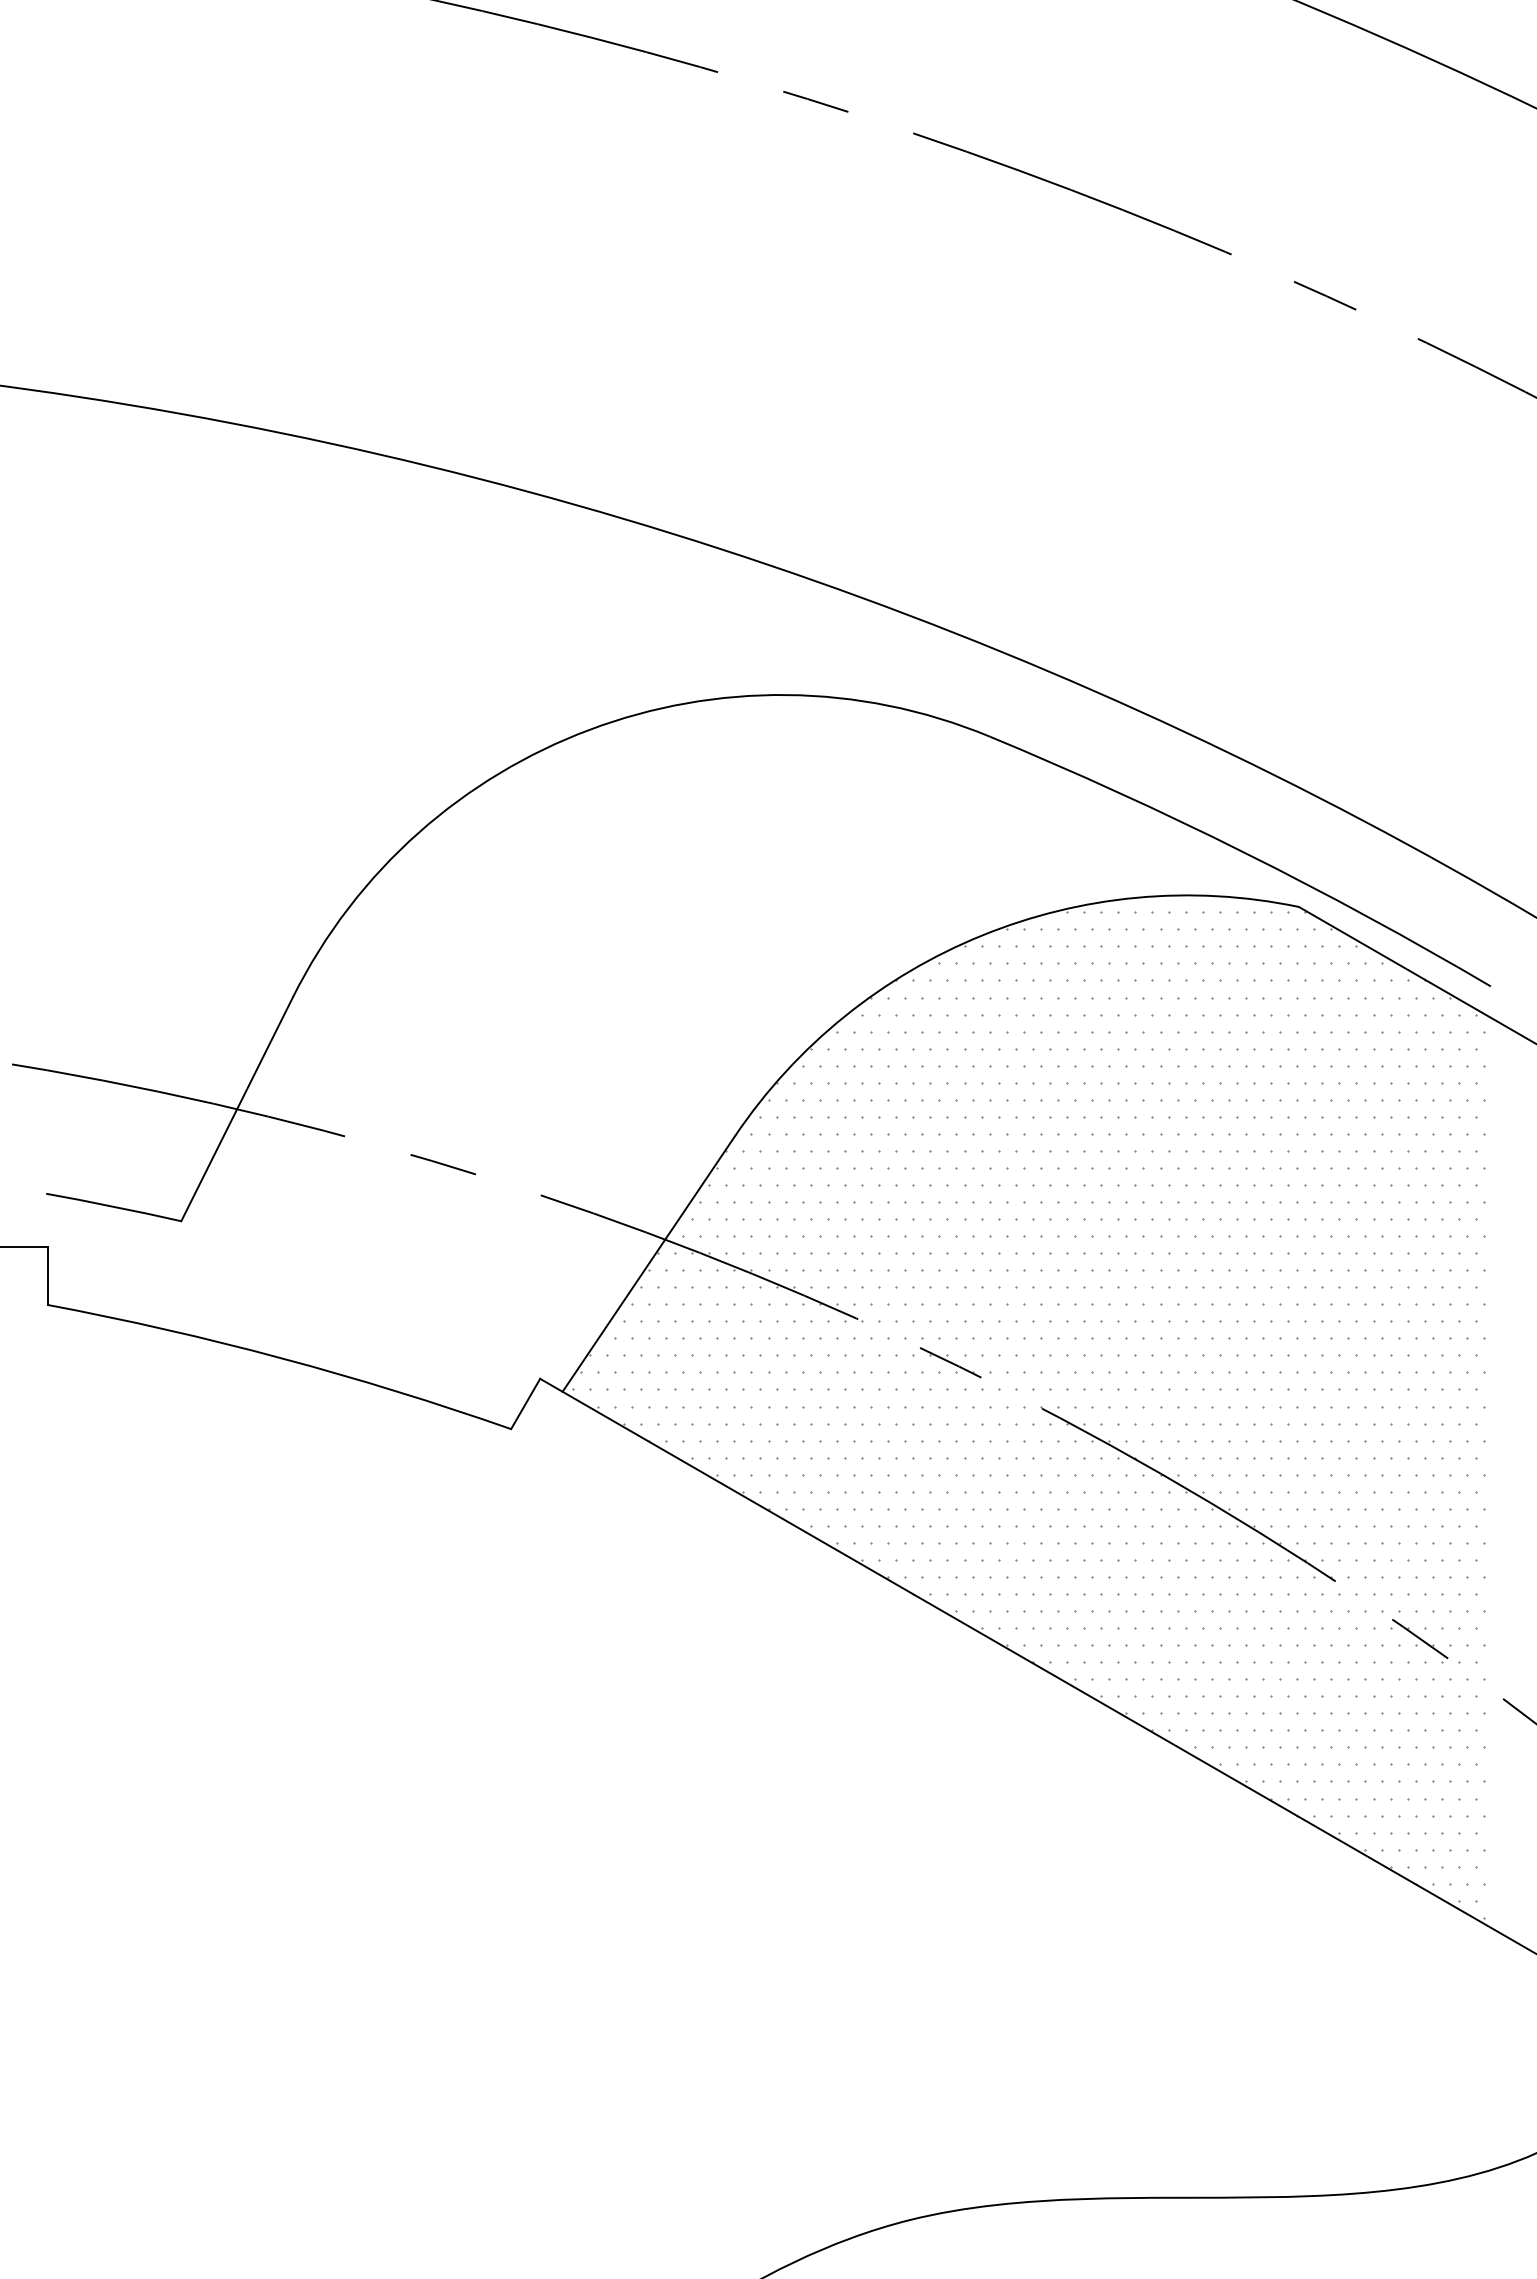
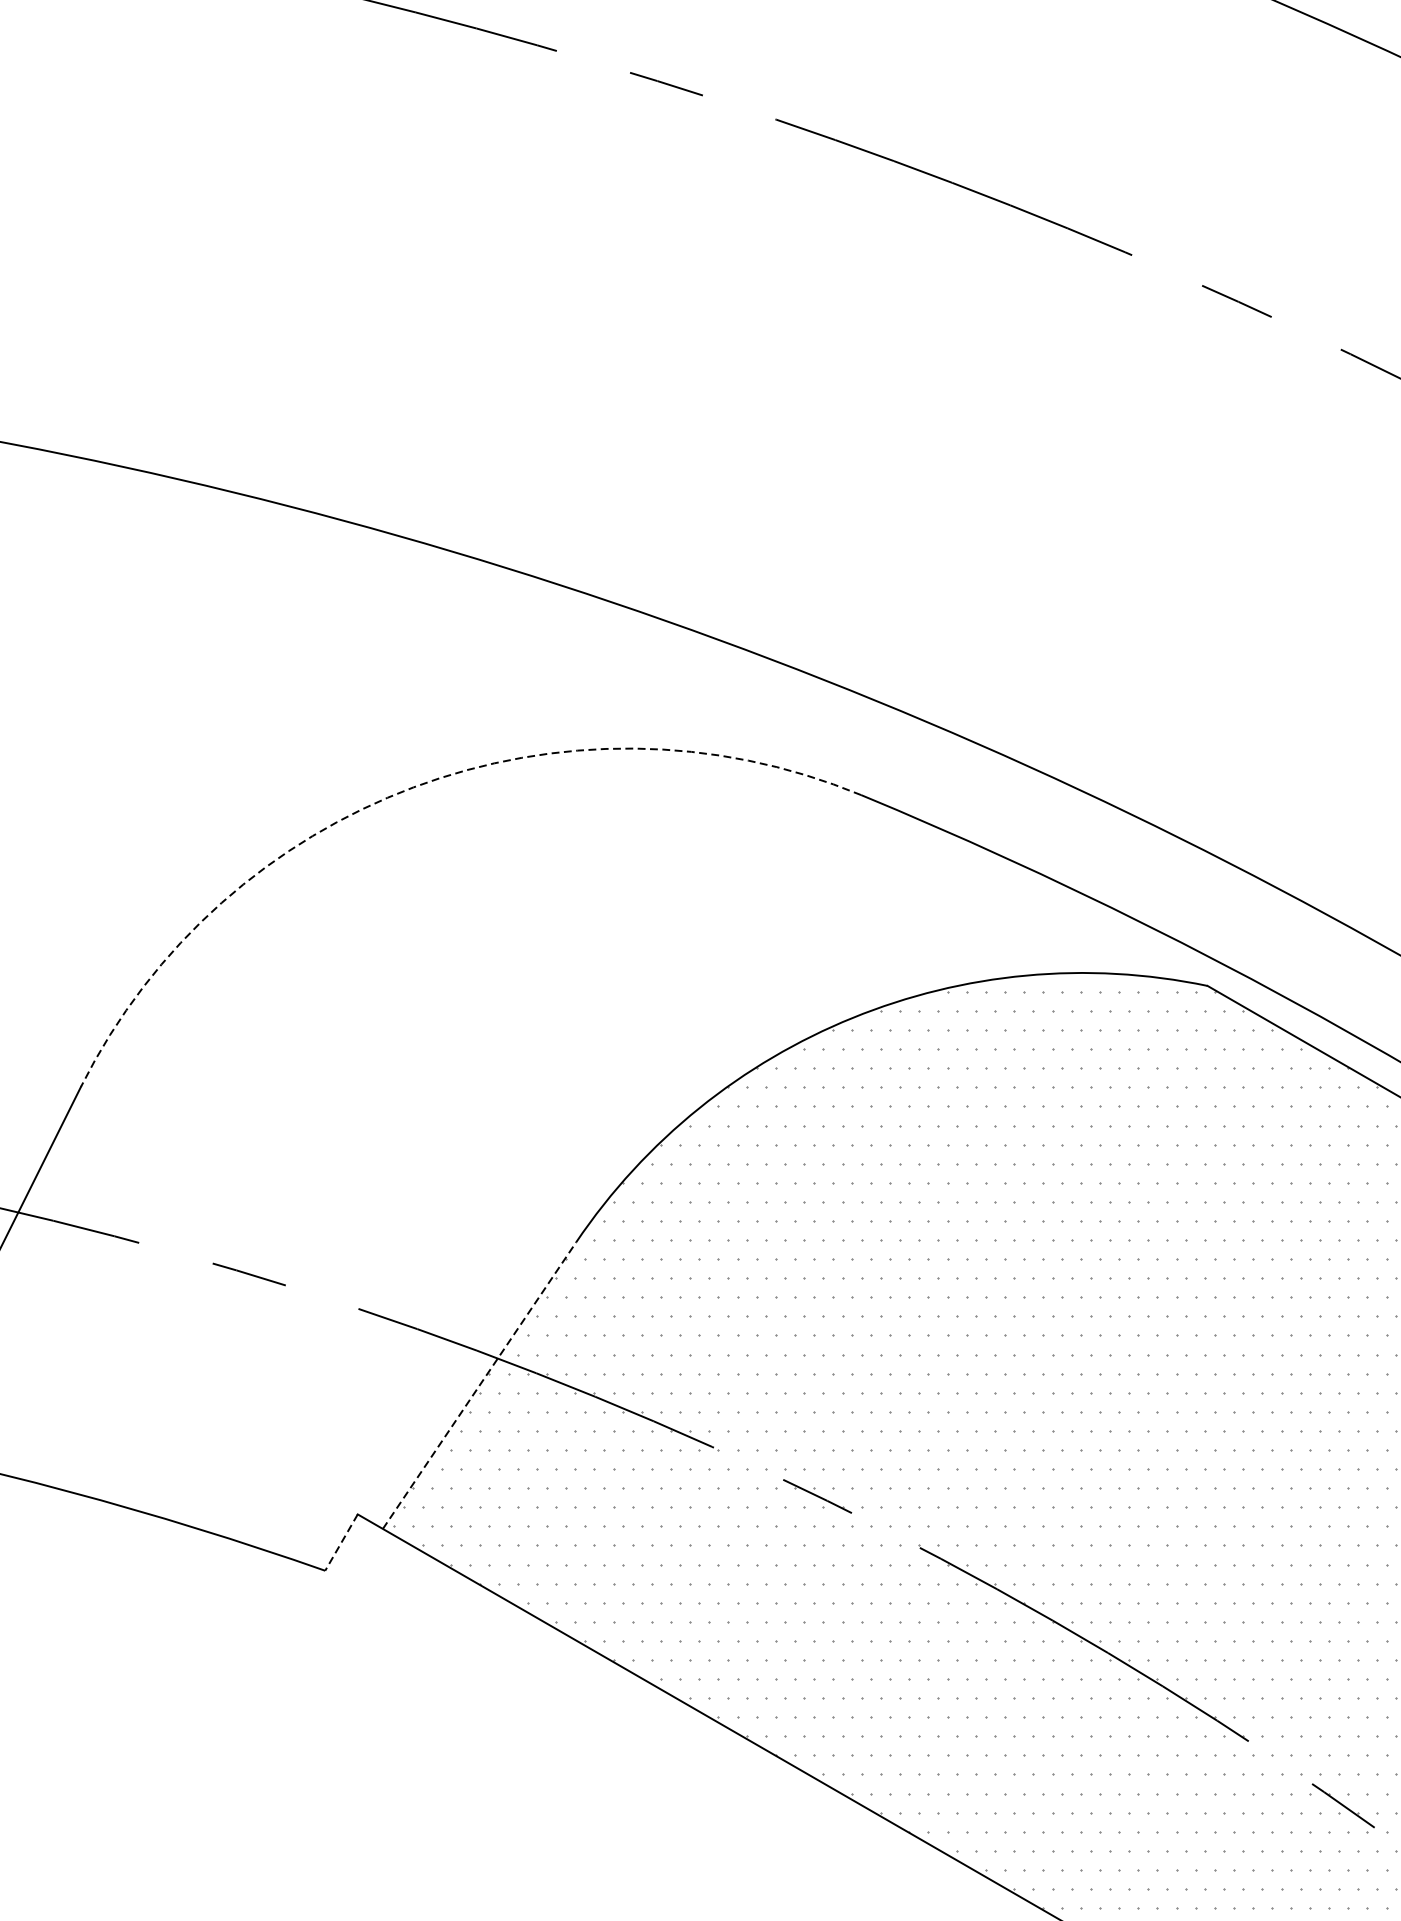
arc: (590, 729) -> (414, 787), solid -> dashed
line: (649, 1263) -> (480, 1385), solid -> dashed
line: (525, 1404) -> (341, 1543), solid -> dashed

